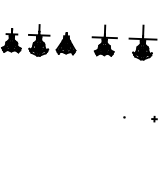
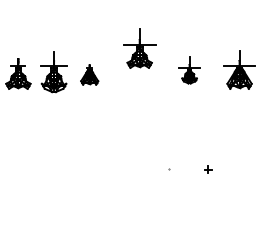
part: (104, 40) -> (139, 48), moved
part: (142, 42) -> (189, 70), size x0.6
part: (66, 43) -> (89, 74), size x0.7

